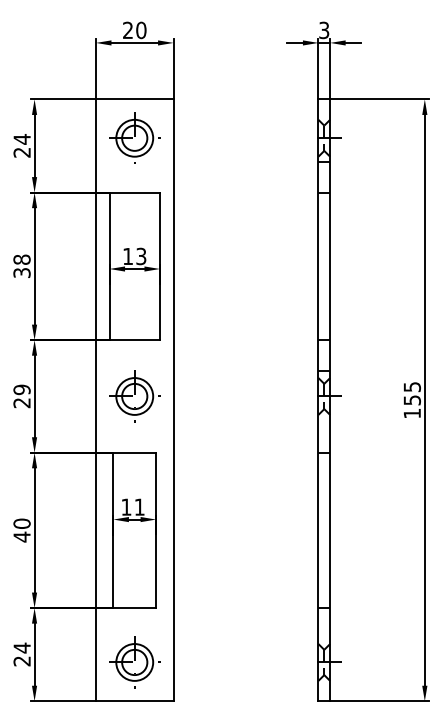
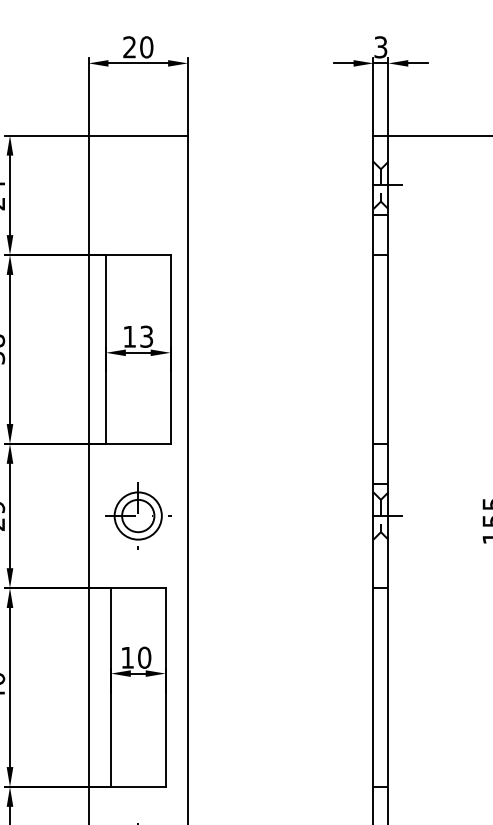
part: (134, 137) -> (137, 184), removed
text: (139, 506) -> (144, 656), 11 -> 10

